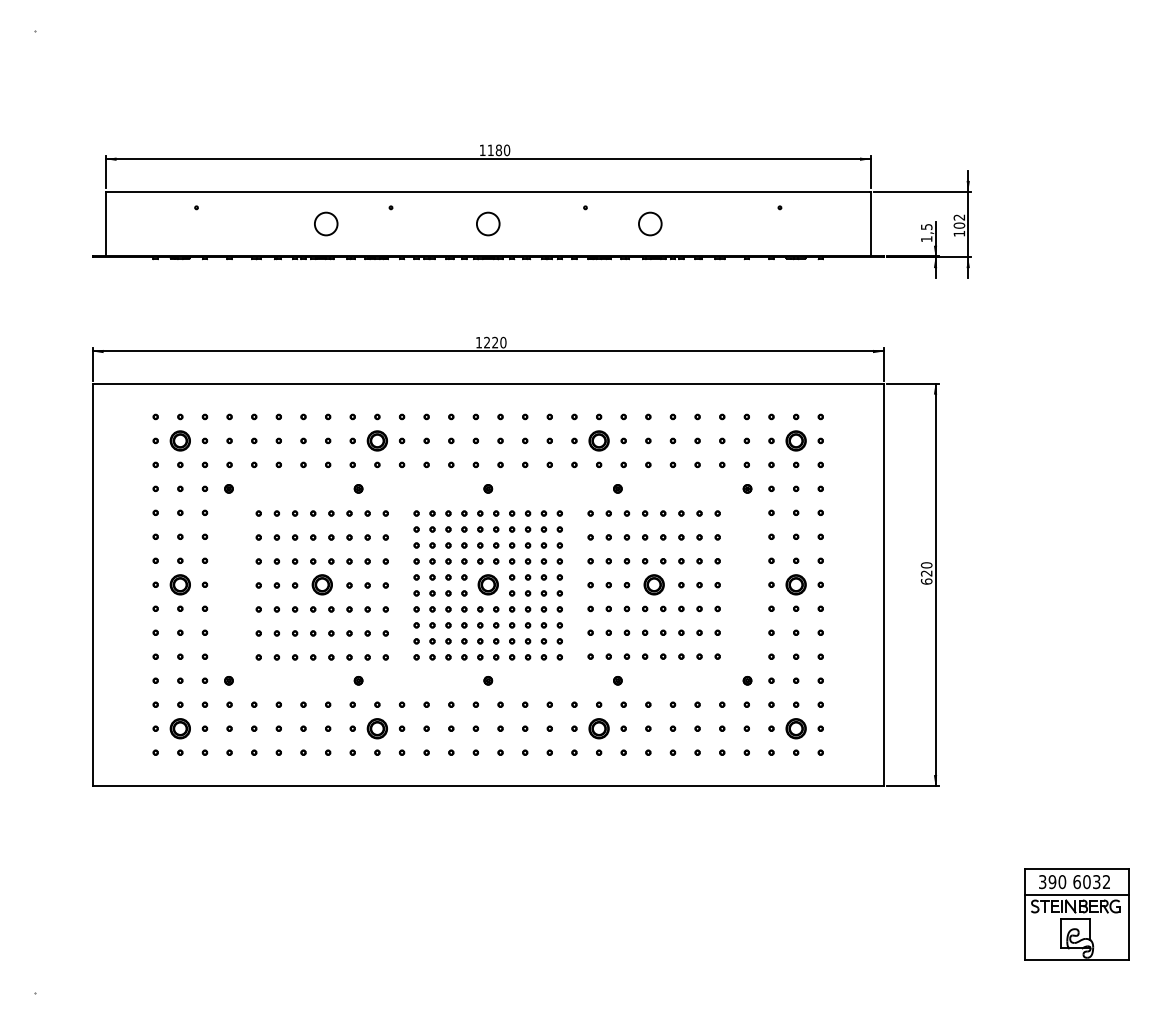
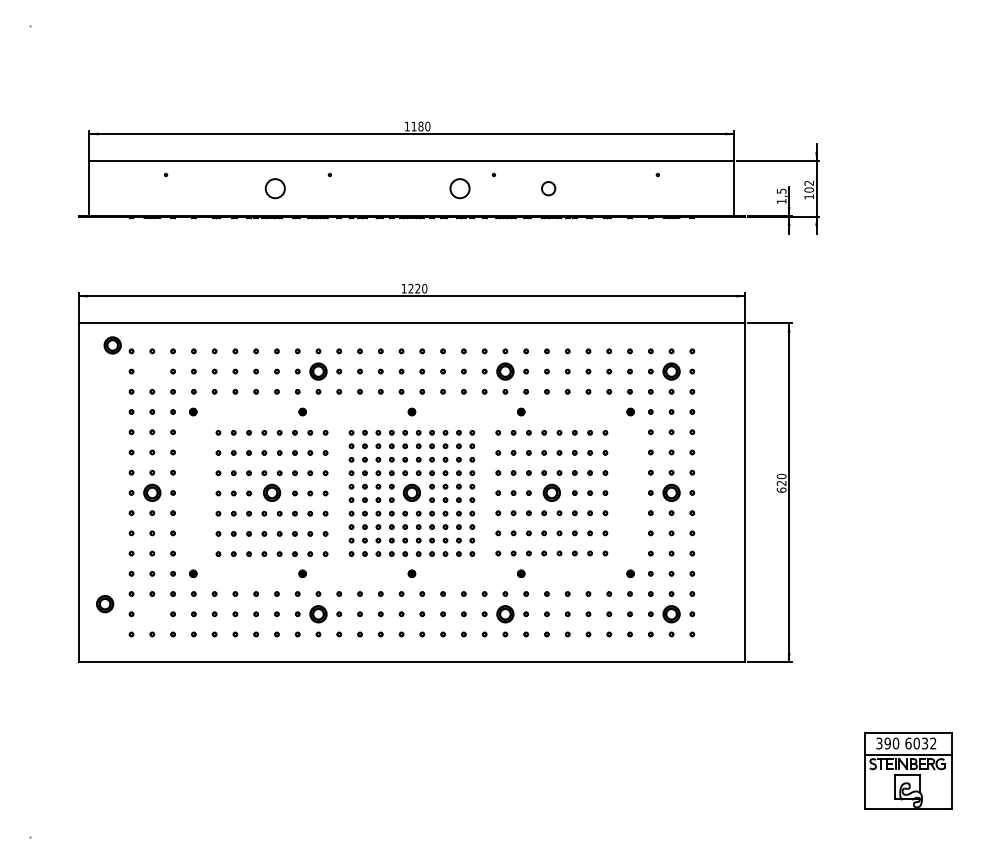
circle: (488, 223) -> (460, 188), moved
circle: (650, 223) -> (548, 188), size x0.7
part: (179, 440) -> (111, 345), moved
part: (179, 728) -> (104, 603), moved

